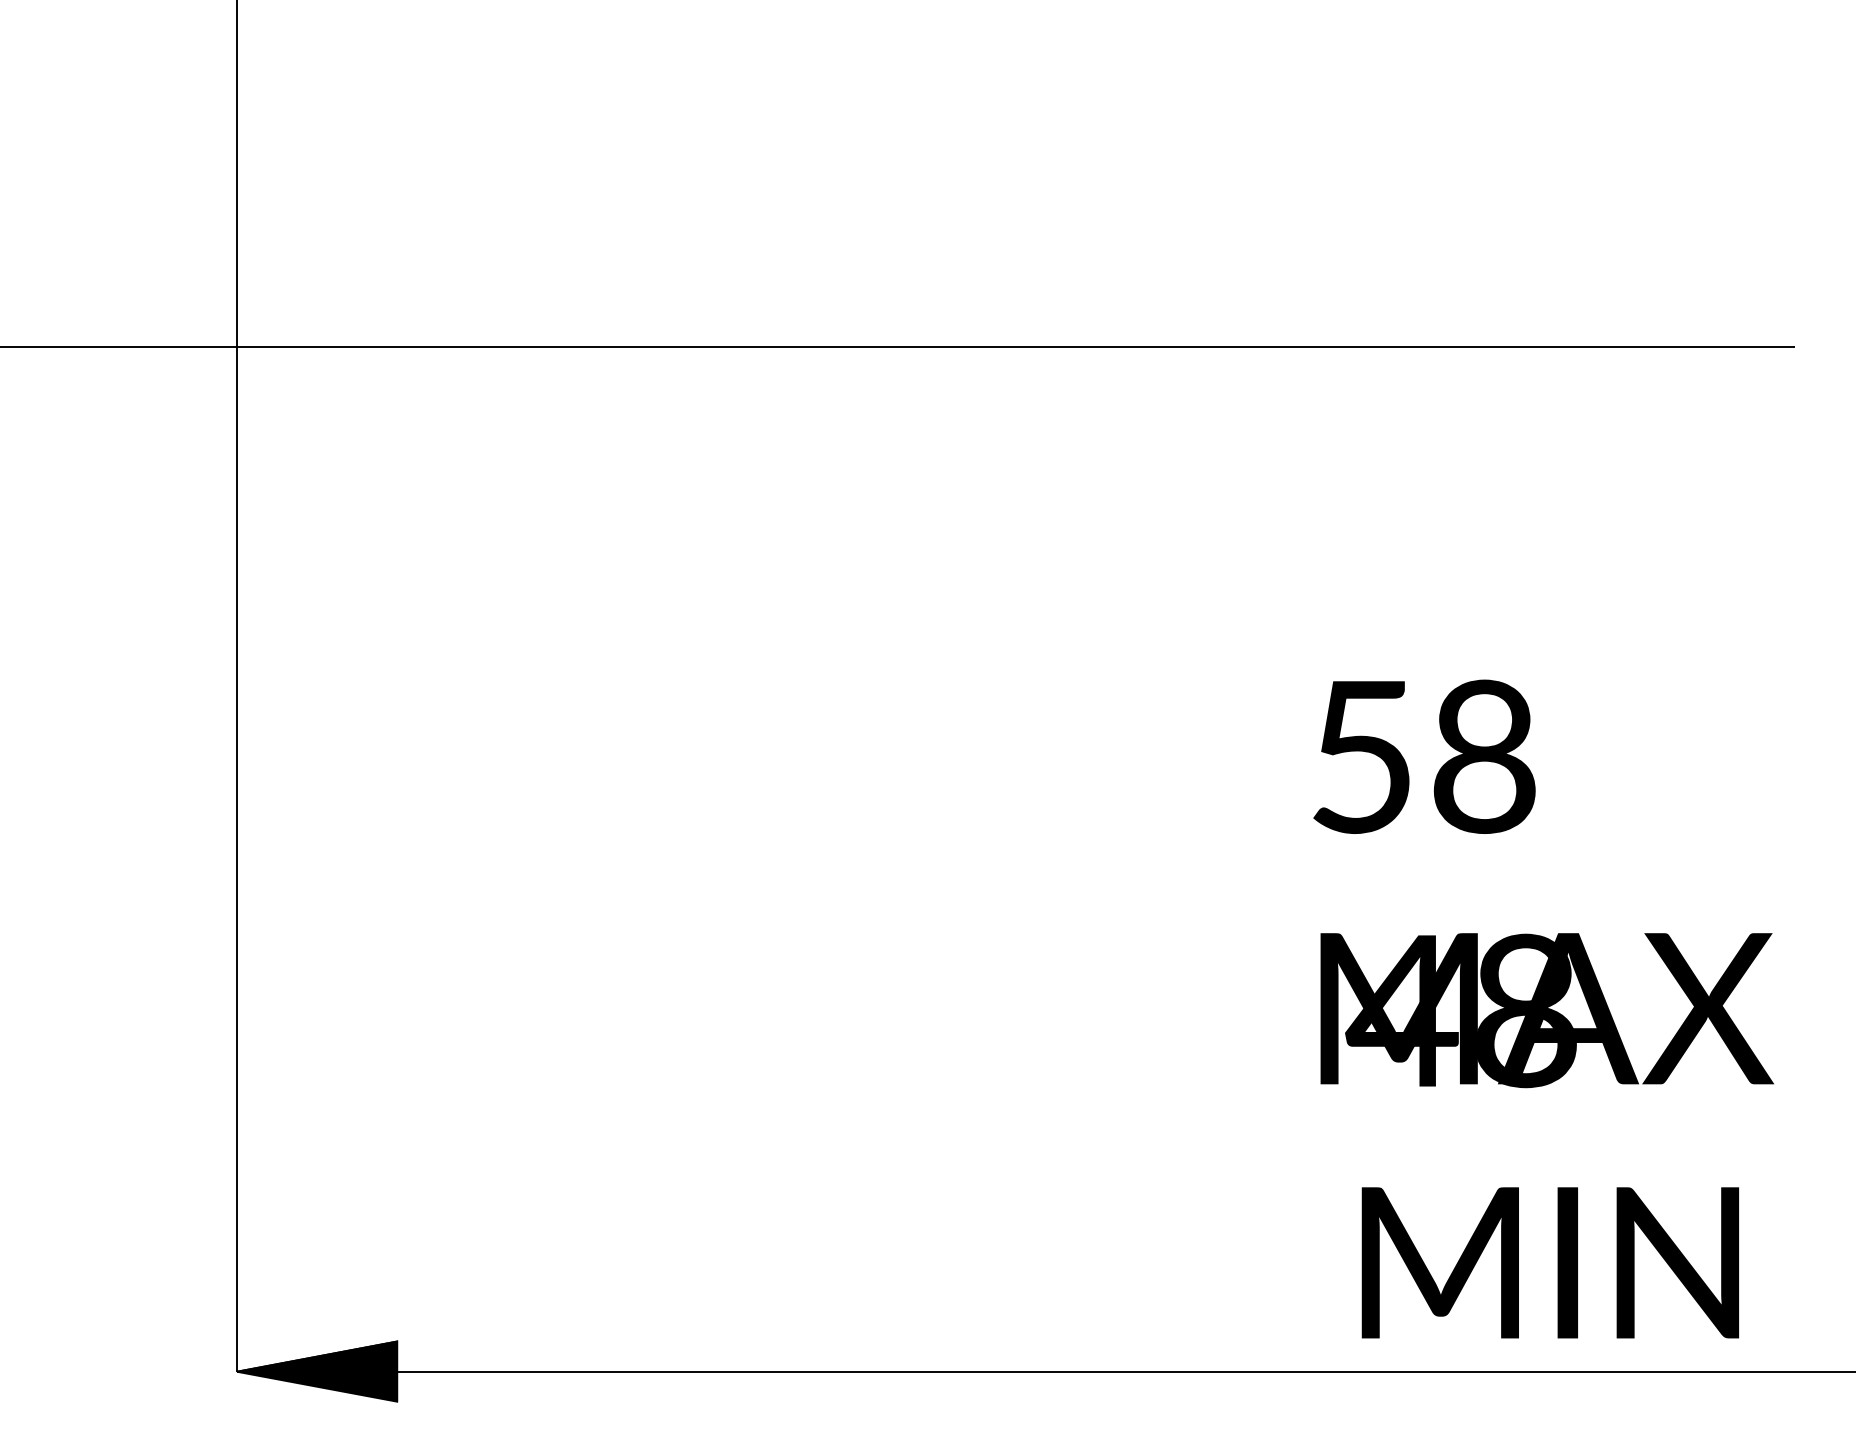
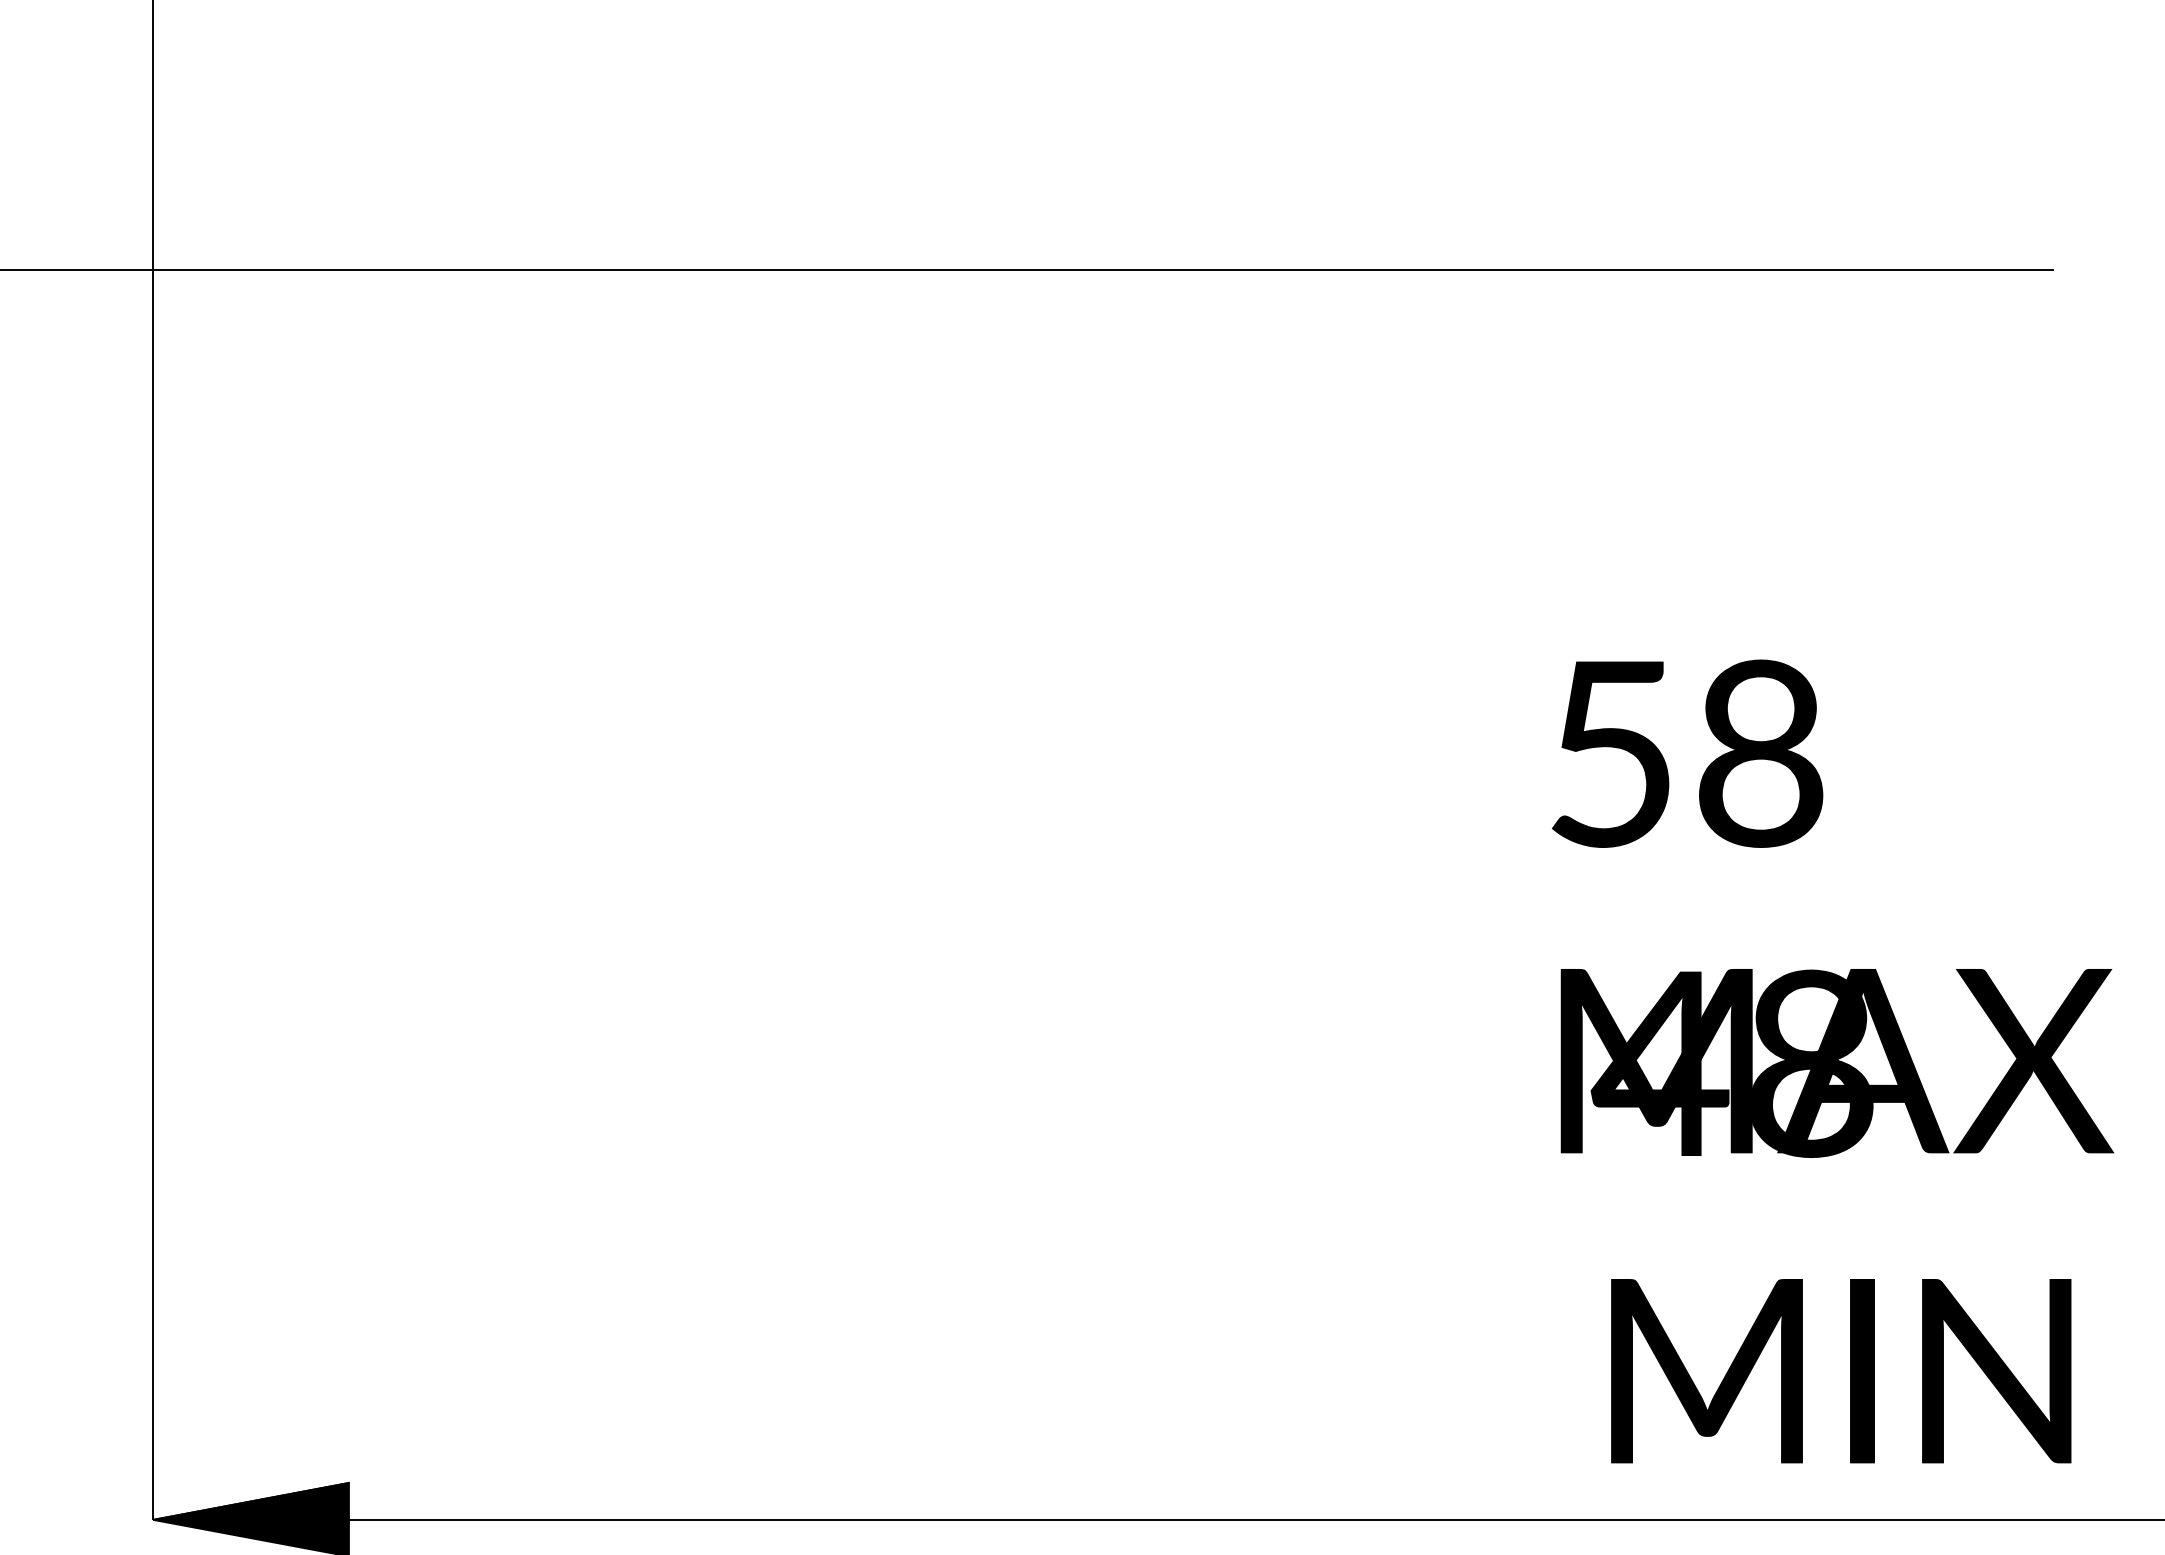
text: (1543, 1008) -> (1832, 1060), moved

